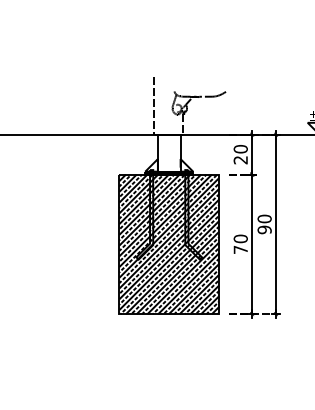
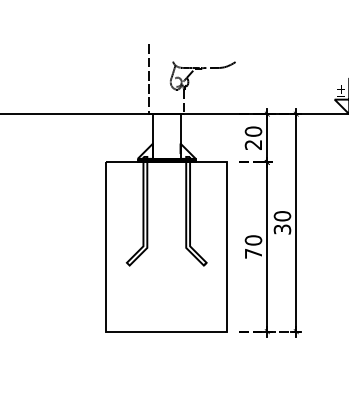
text: (264, 229) -> (282, 229), 90 -> 30
hatch: (169, 244) -> (167, 247), removed

